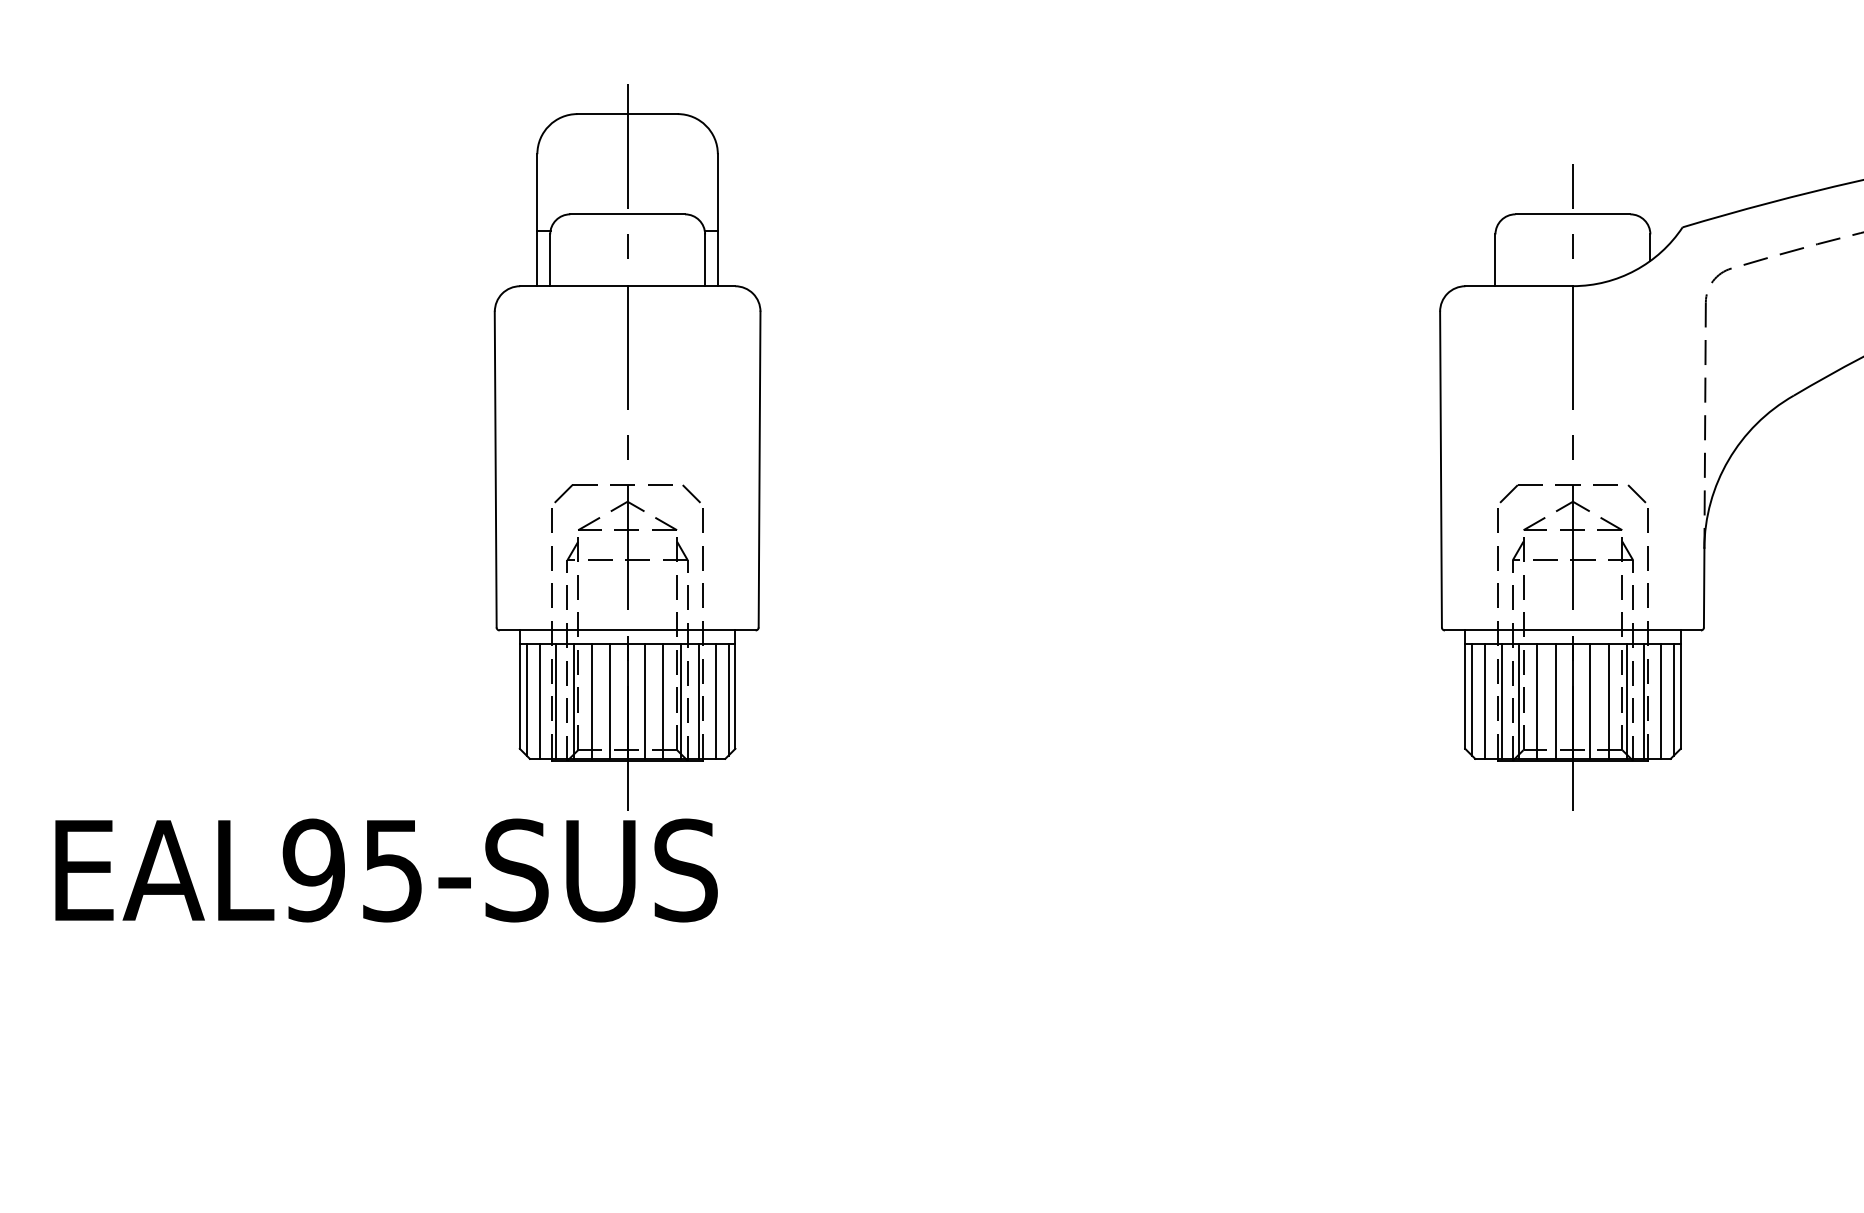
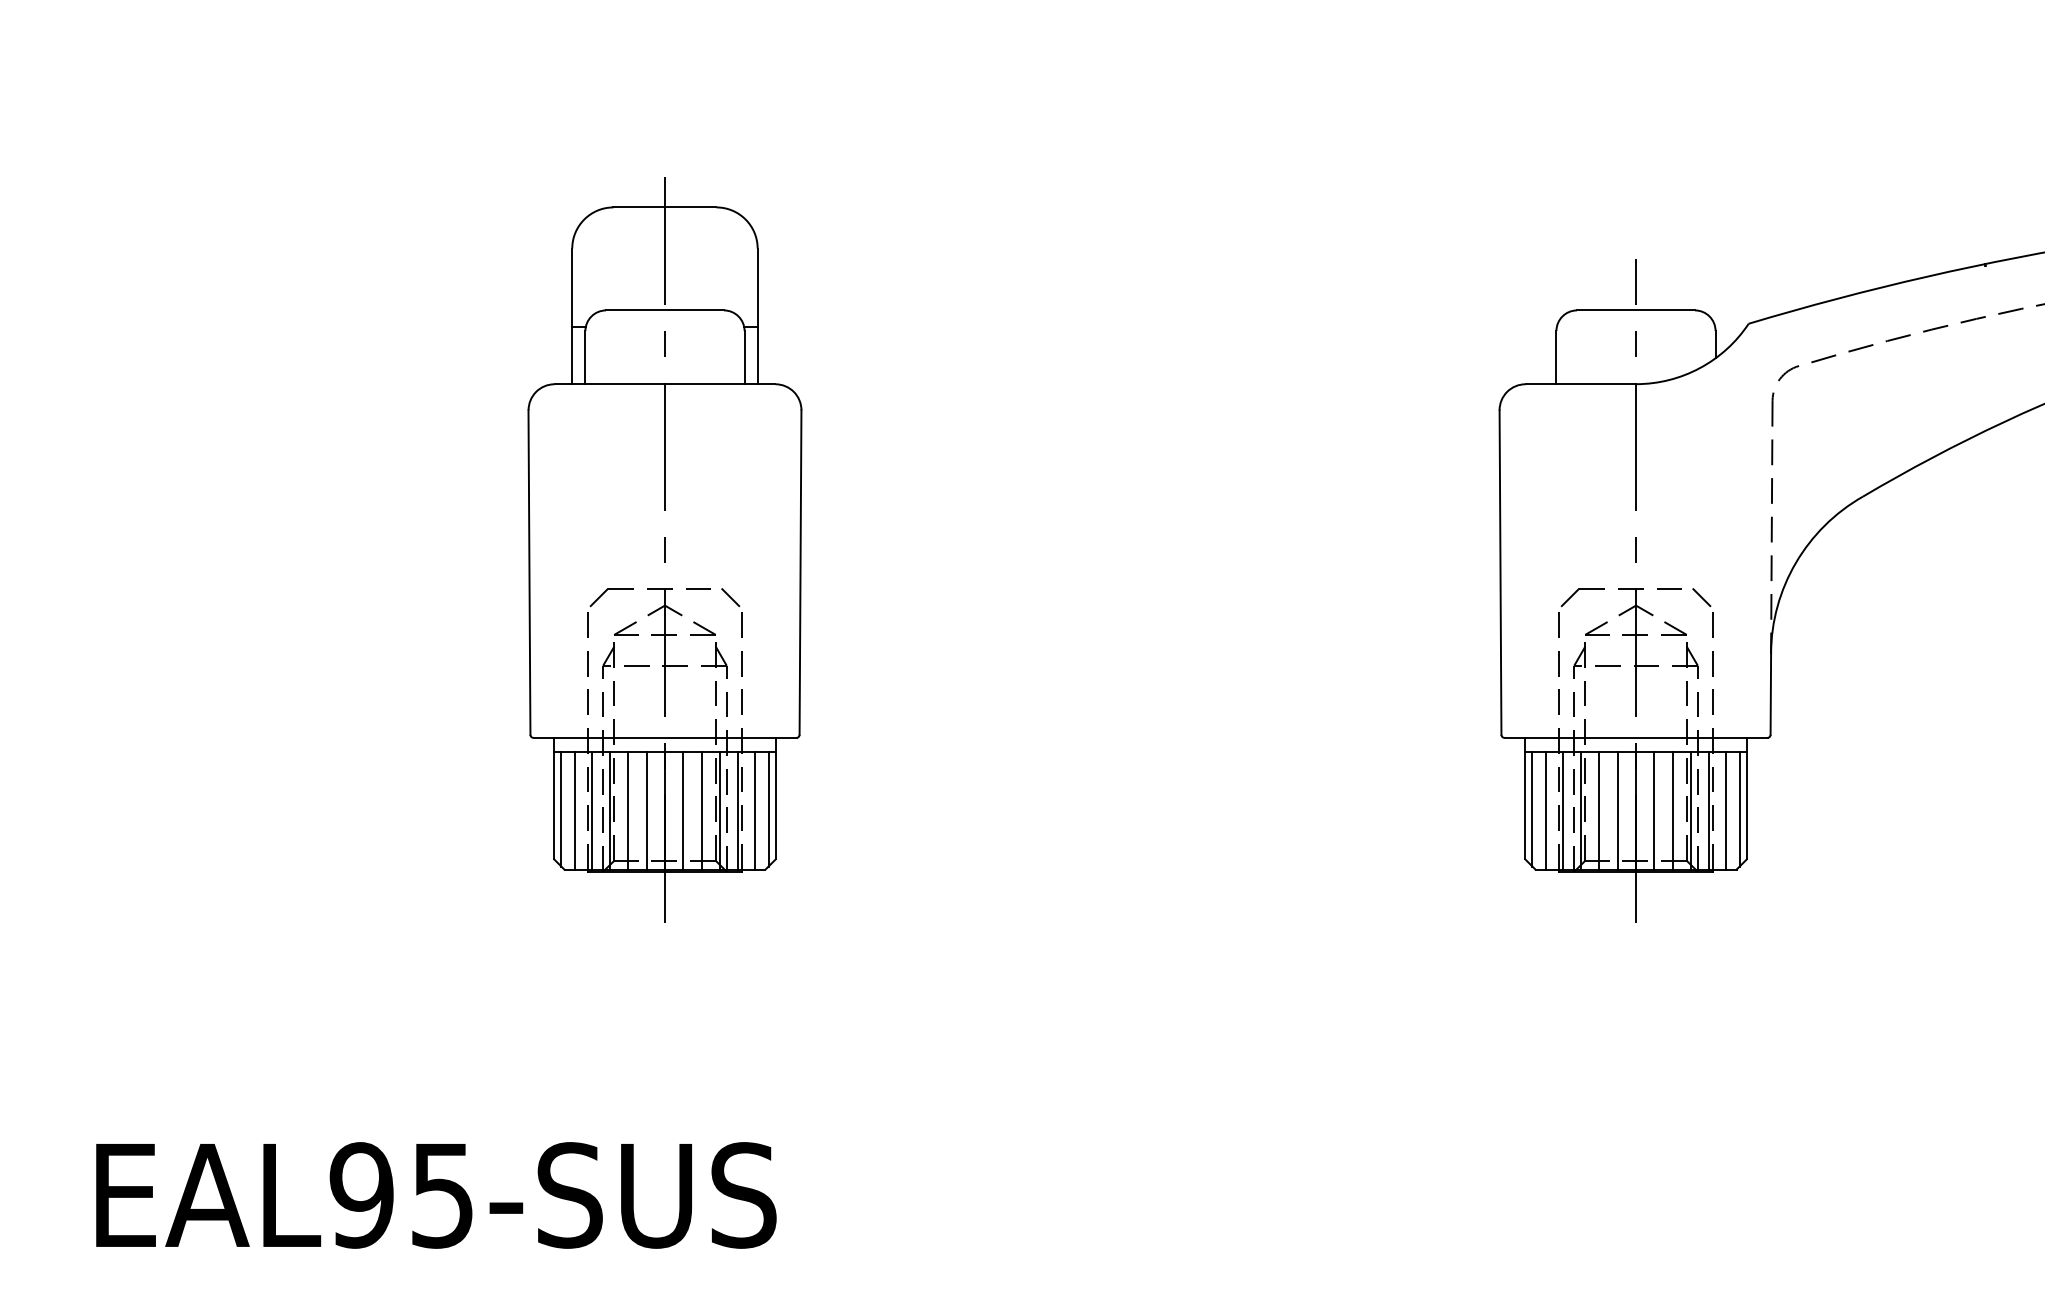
text: (386, 870) -> (436, 1195), moved

